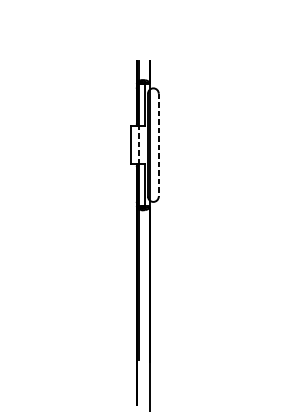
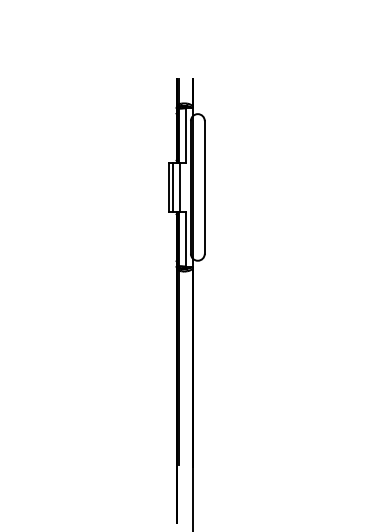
line: (134, 145) -> (173, 187), added
line: (139, 145) -> (179, 187), dashed -> solid
line: (158, 145) -> (204, 187), dashed -> solid

